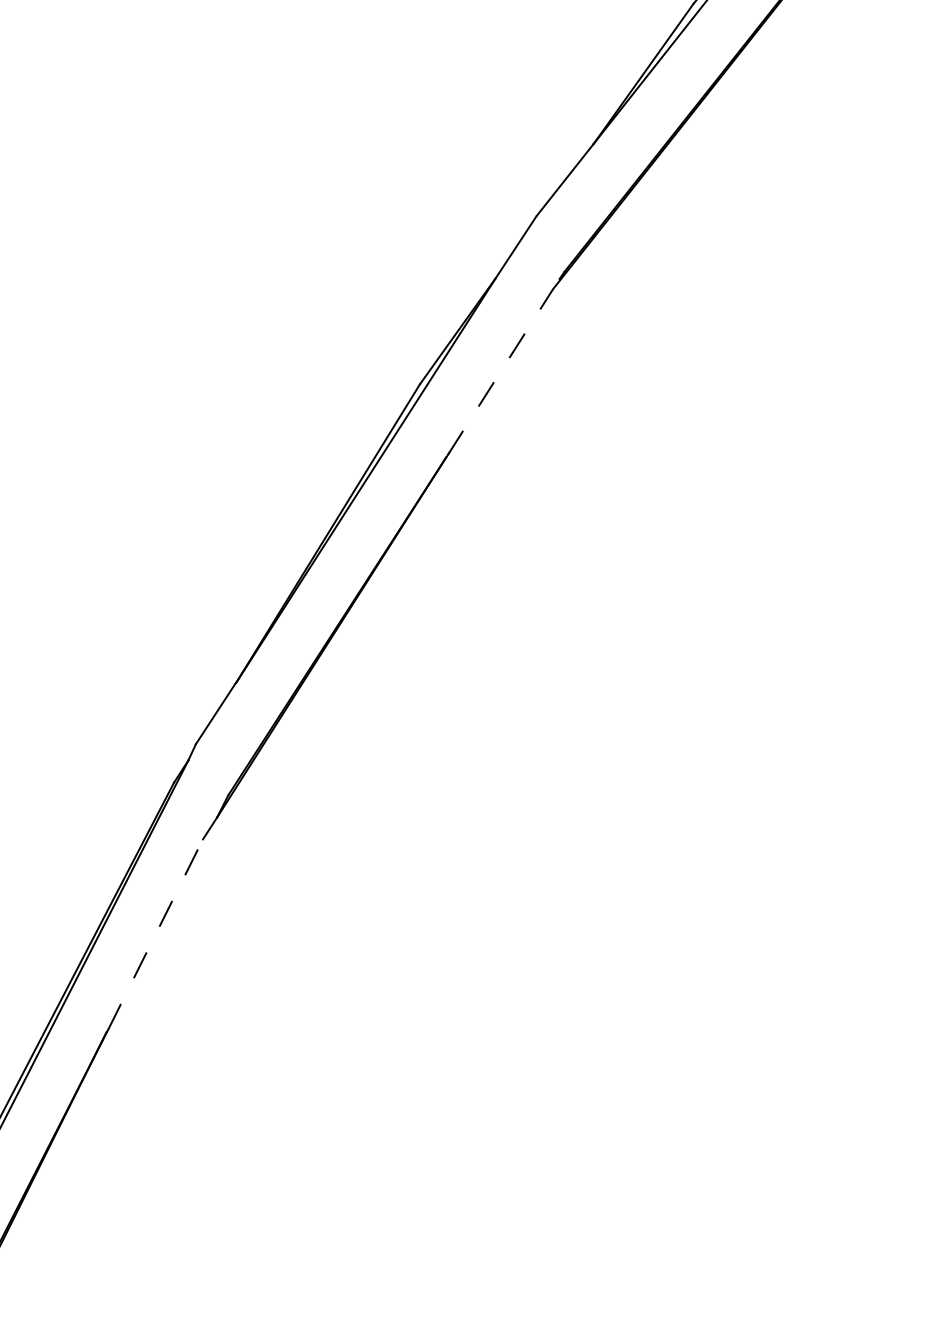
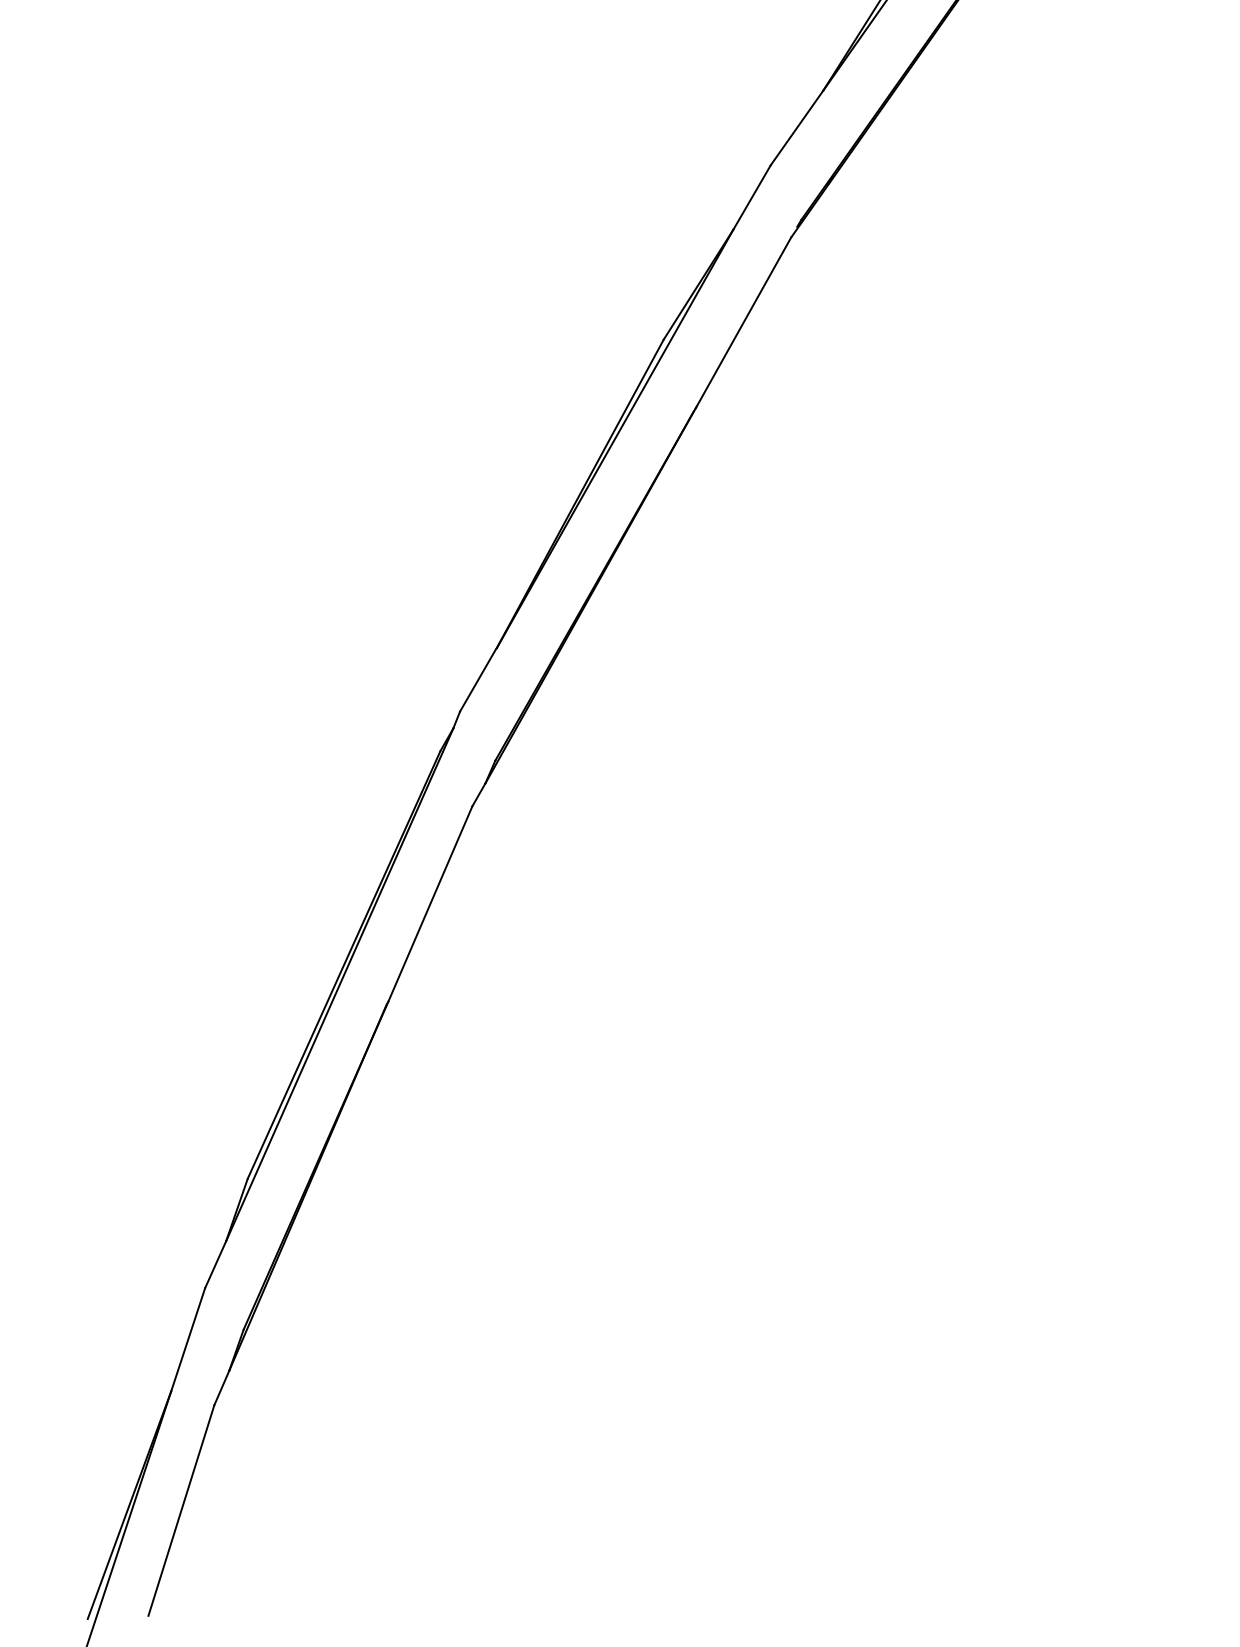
line: (500, 371) -> (743, 322), dashed -> solid
line: (155, 934) -> (430, 903), dashed -> solid

